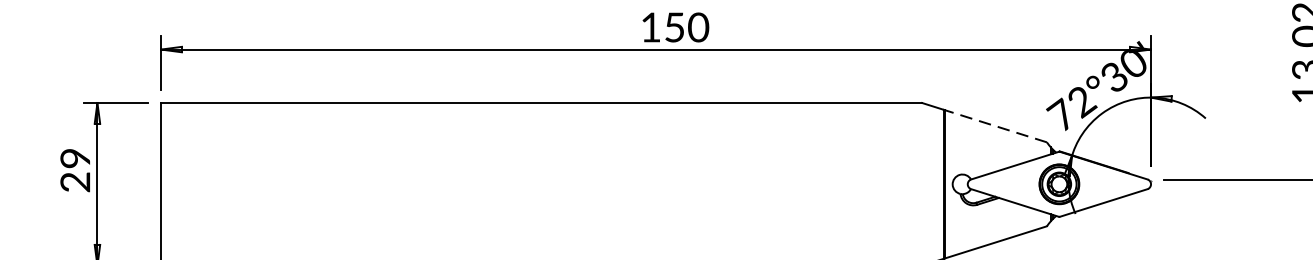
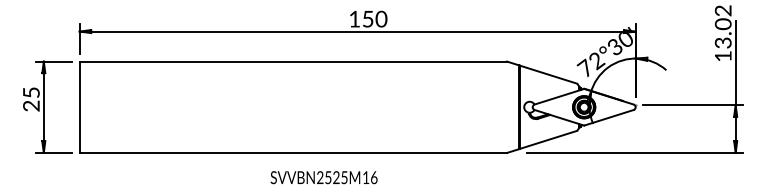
line: (995, 125) -> (548, 74), dashed -> solid
text: (75, 158) -> (31, 92), 29 -> 25

